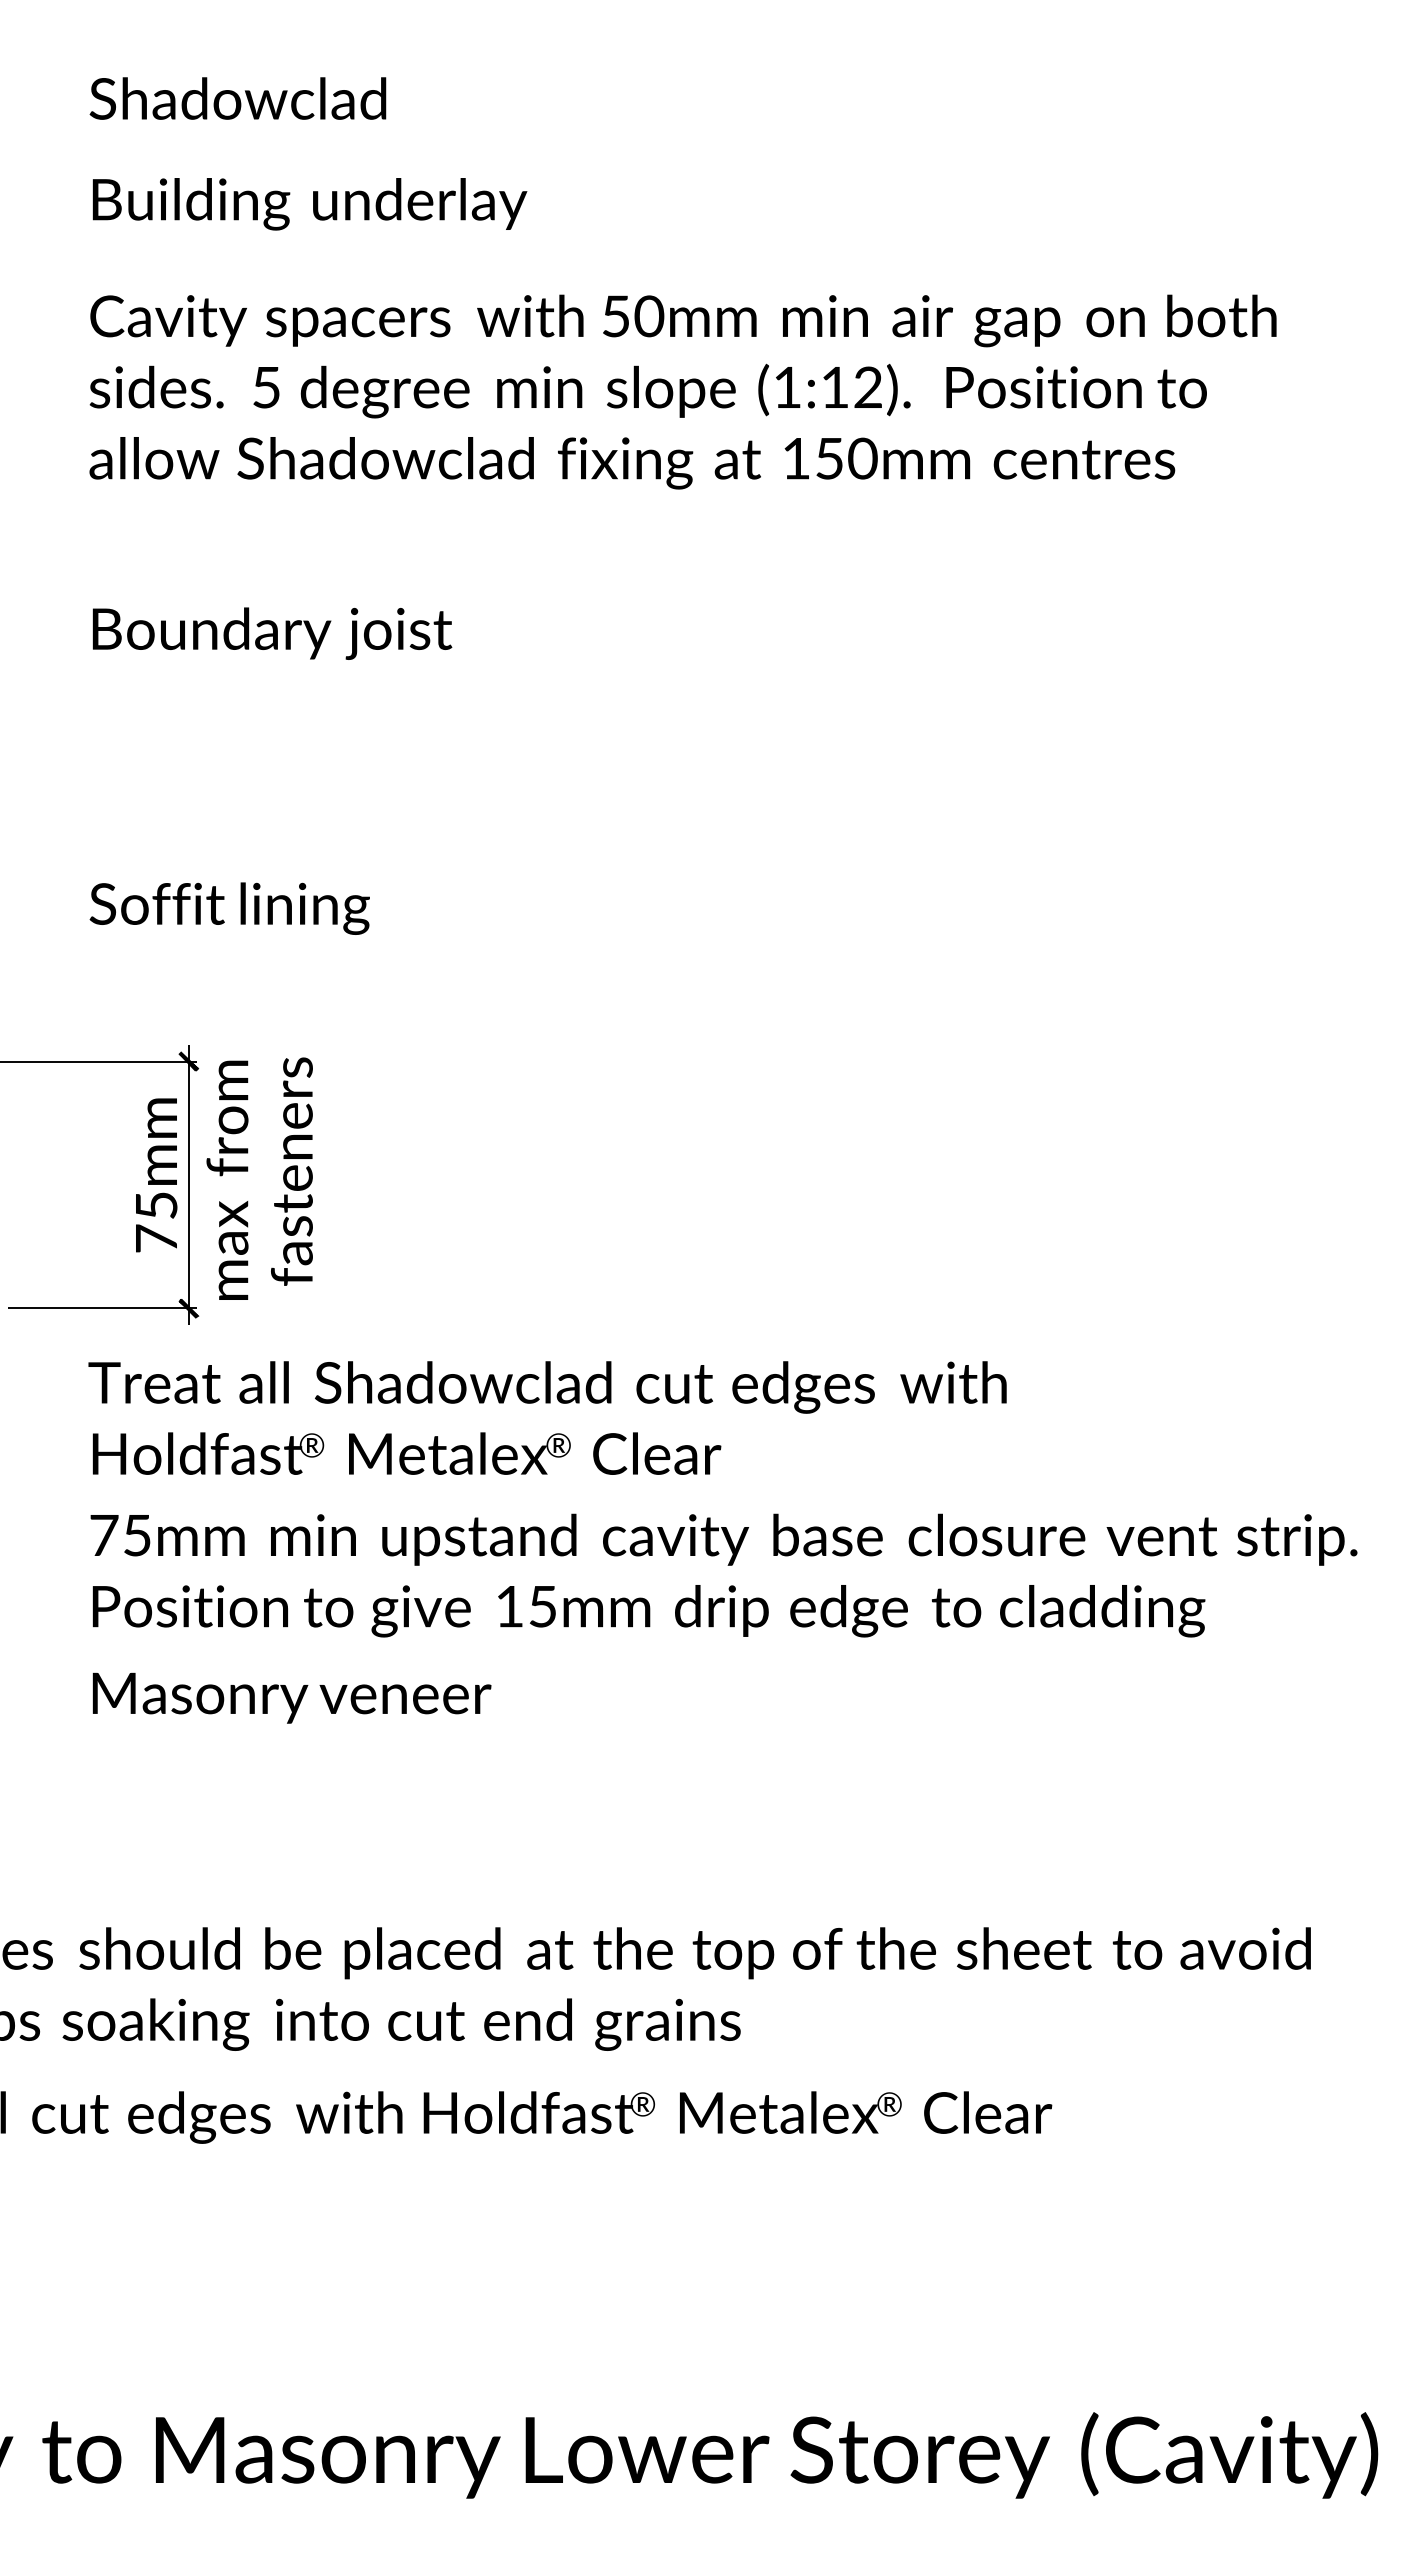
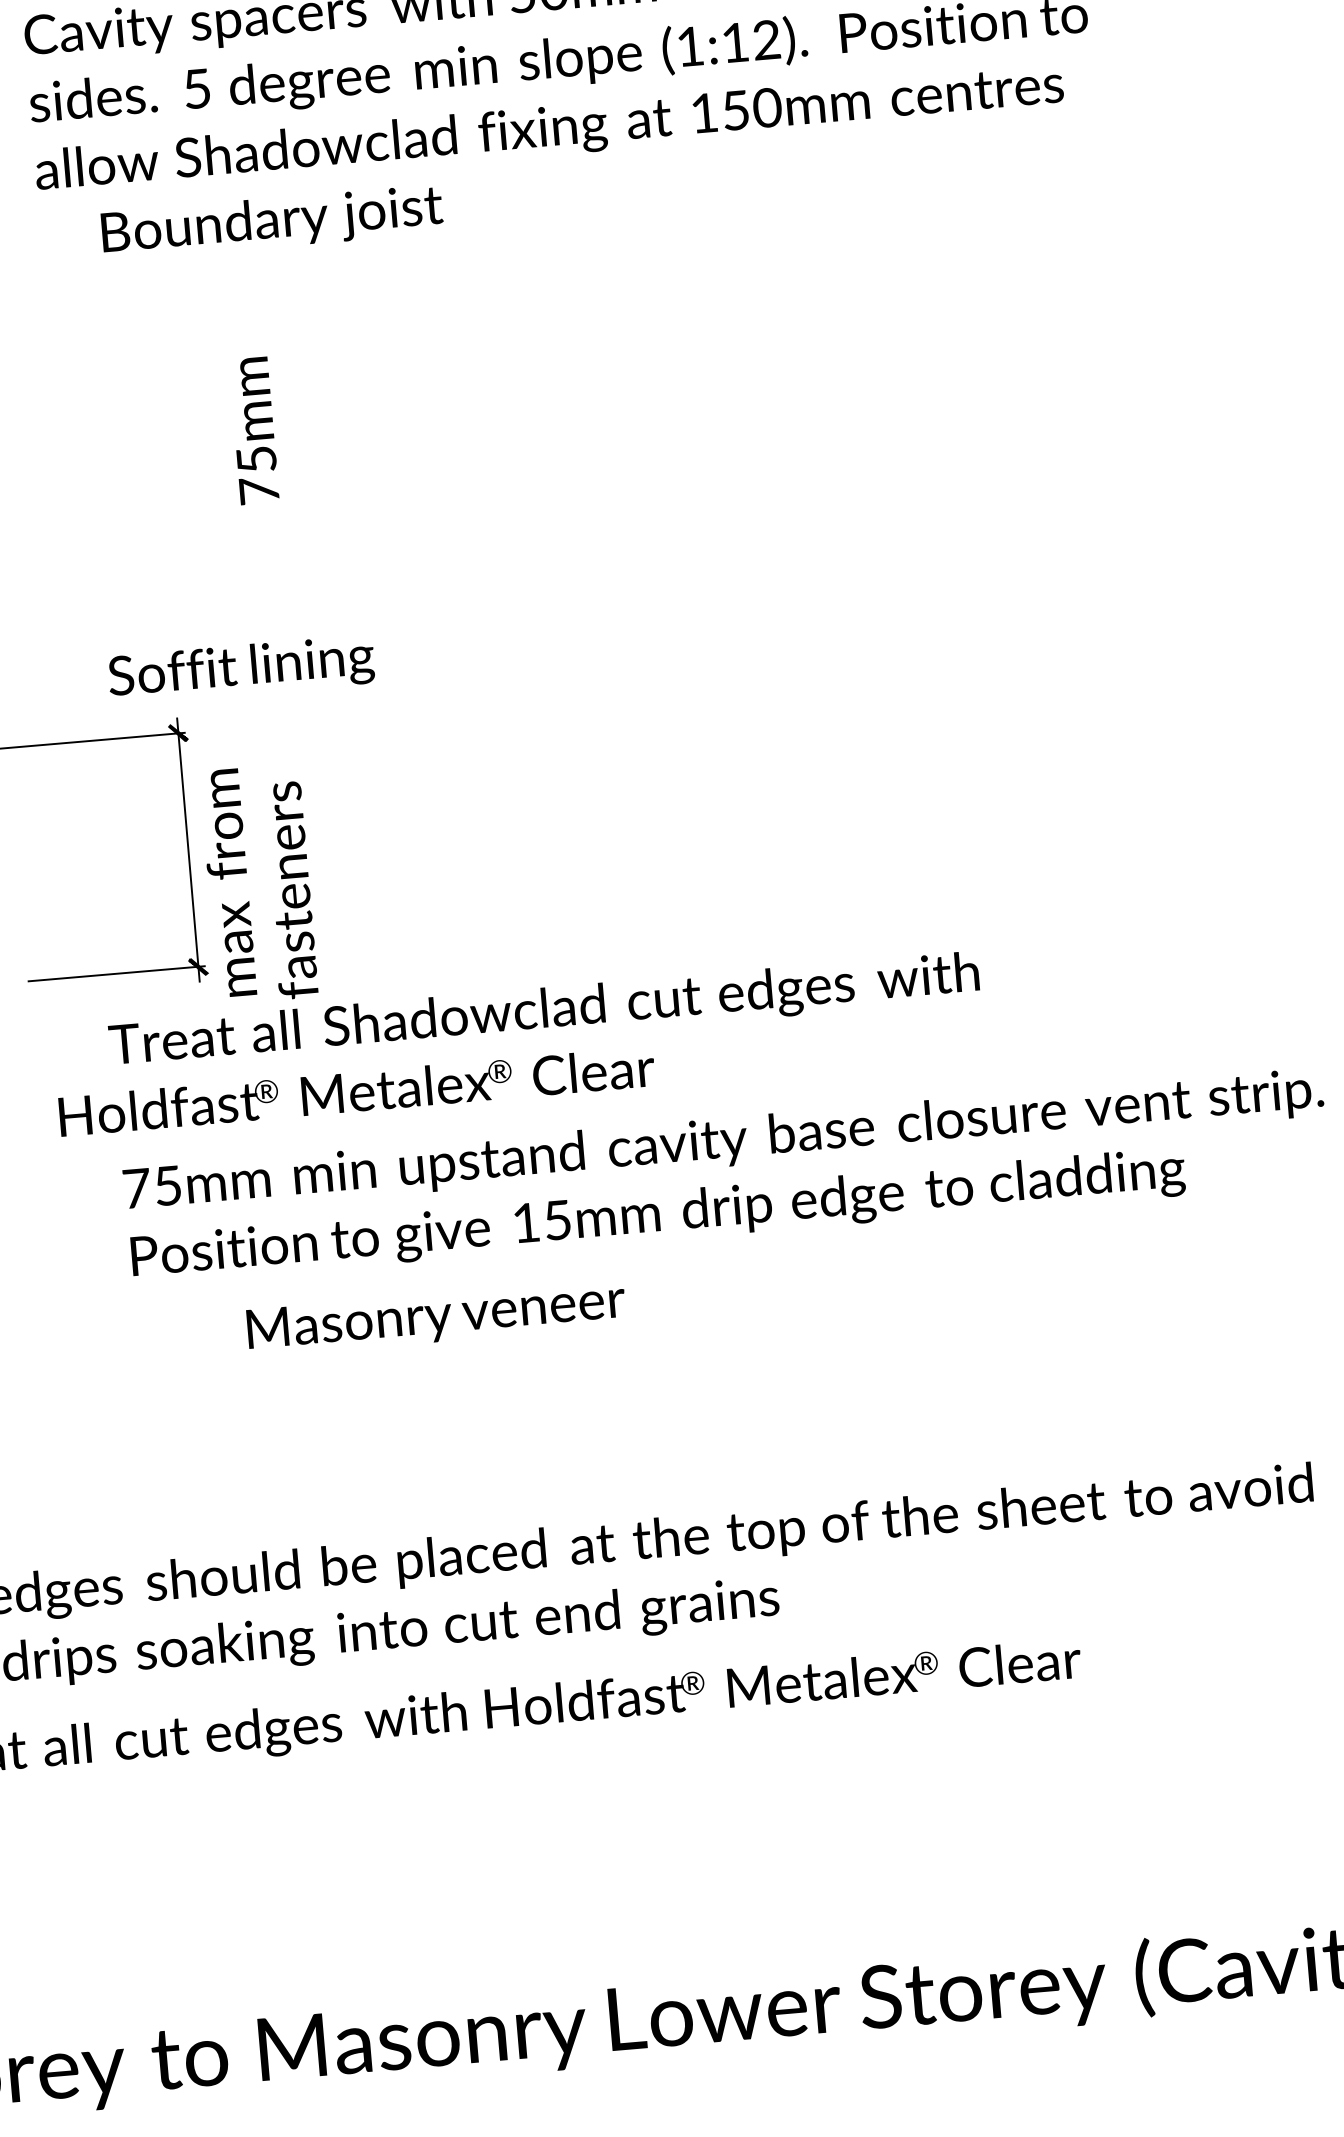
text: (272, 633) -> (272, 222), moved
text: (229, 908) -> (241, 669), moved
text: (291, 1171) -> (289, 890), moved
text: (156, 1175) -> (254, 431), moved
text: (227, 1179) -> (228, 882), moved
text: (406, 1453) -> (356, 1091), moved
text: (291, 1697) -> (435, 1317), moved

